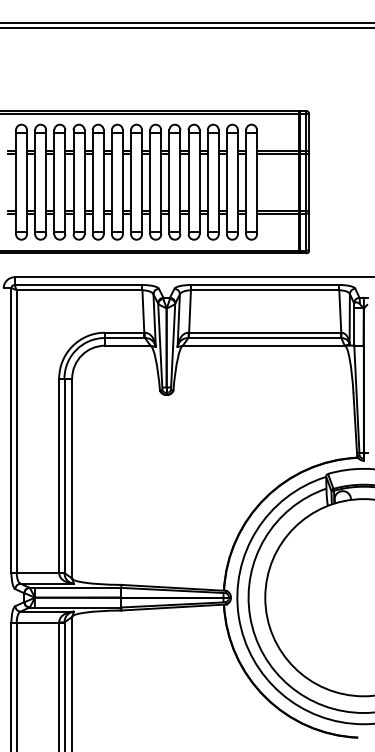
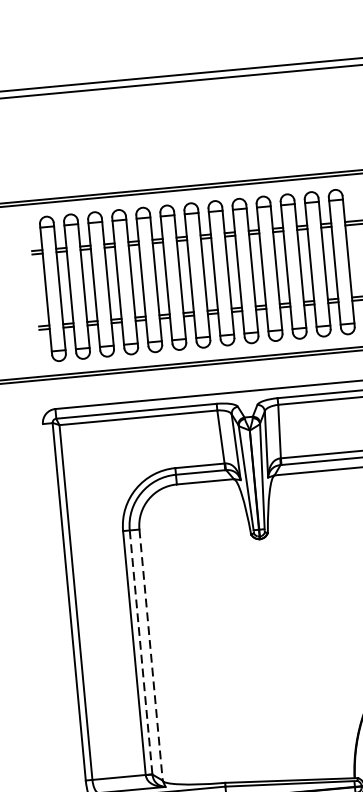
line: (64, 476) -> (141, 653), solid -> dashed
line: (72, 478) -> (151, 654), solid -> dashed

